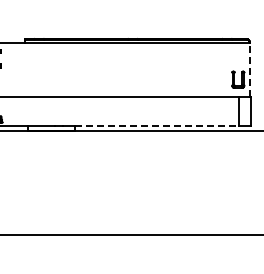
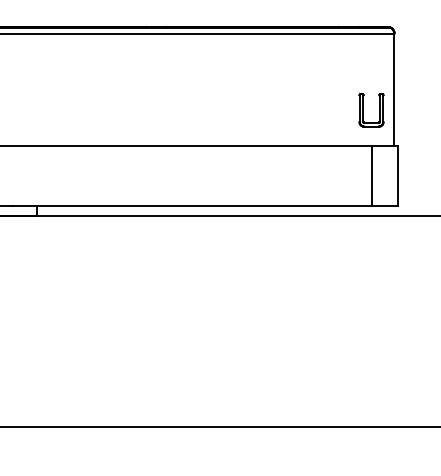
line: (249, 69) -> (394, 89), dashed -> solid
line: (157, 126) -> (206, 205), dashed -> solid

